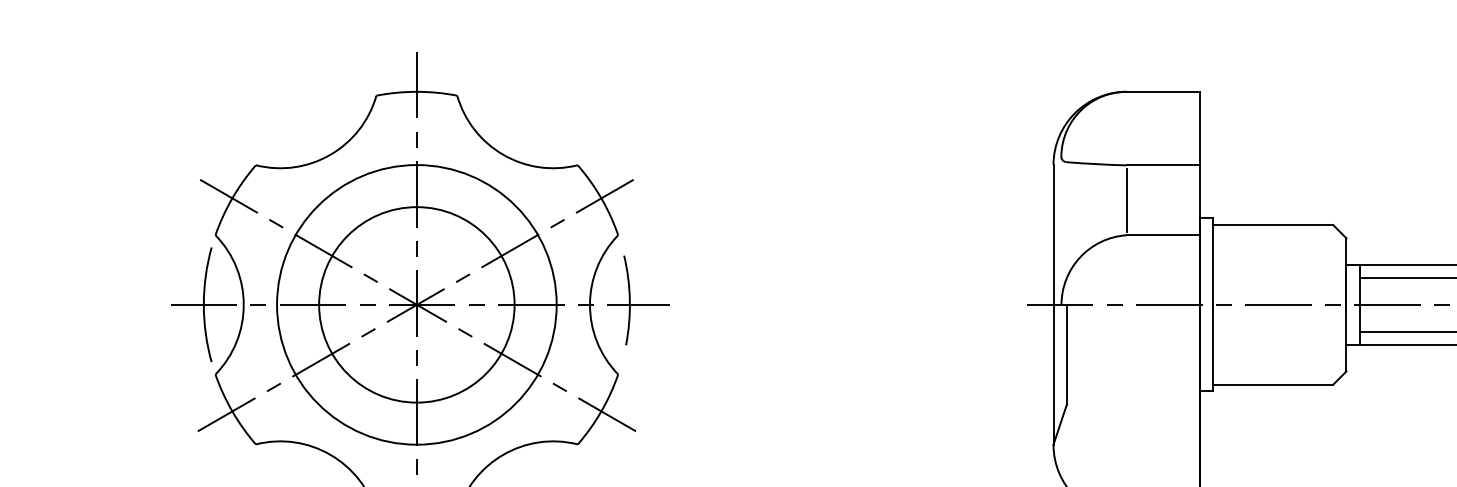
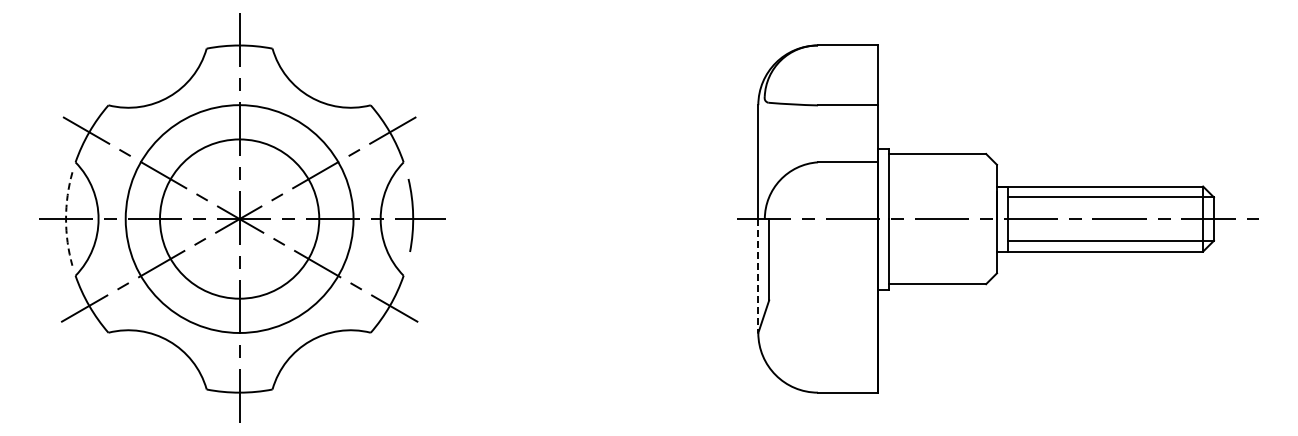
line: (1126, 199) -> (817, 133), removed
arc: (204, 305) -> (66, 219), solid -> dashed
line: (1053, 375) -> (758, 276), solid -> dashed

